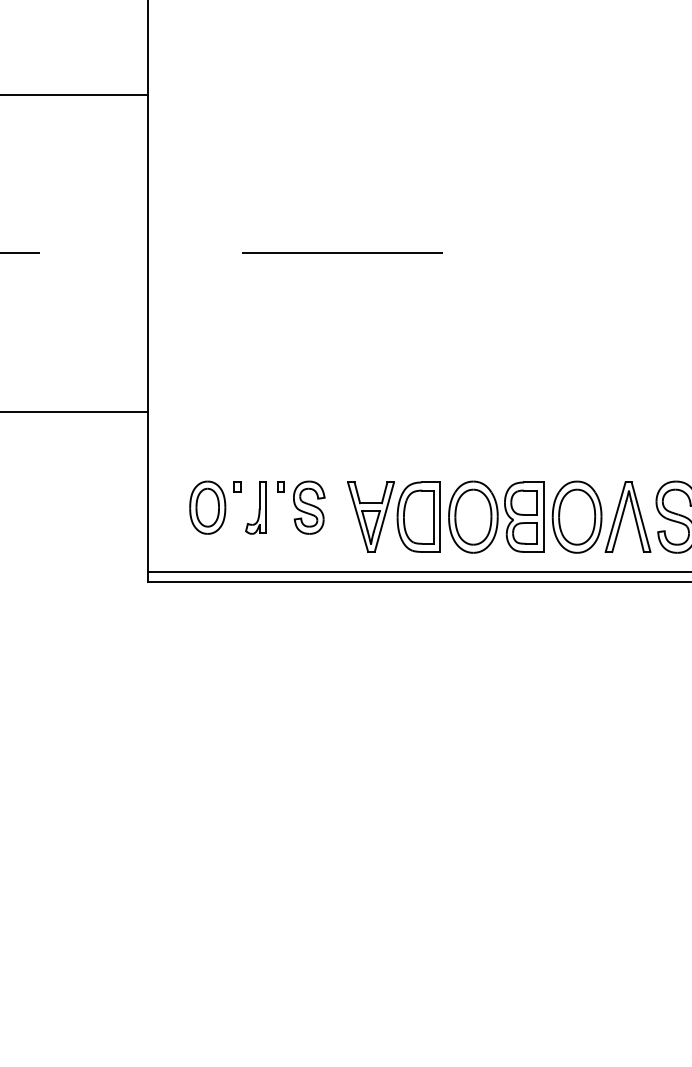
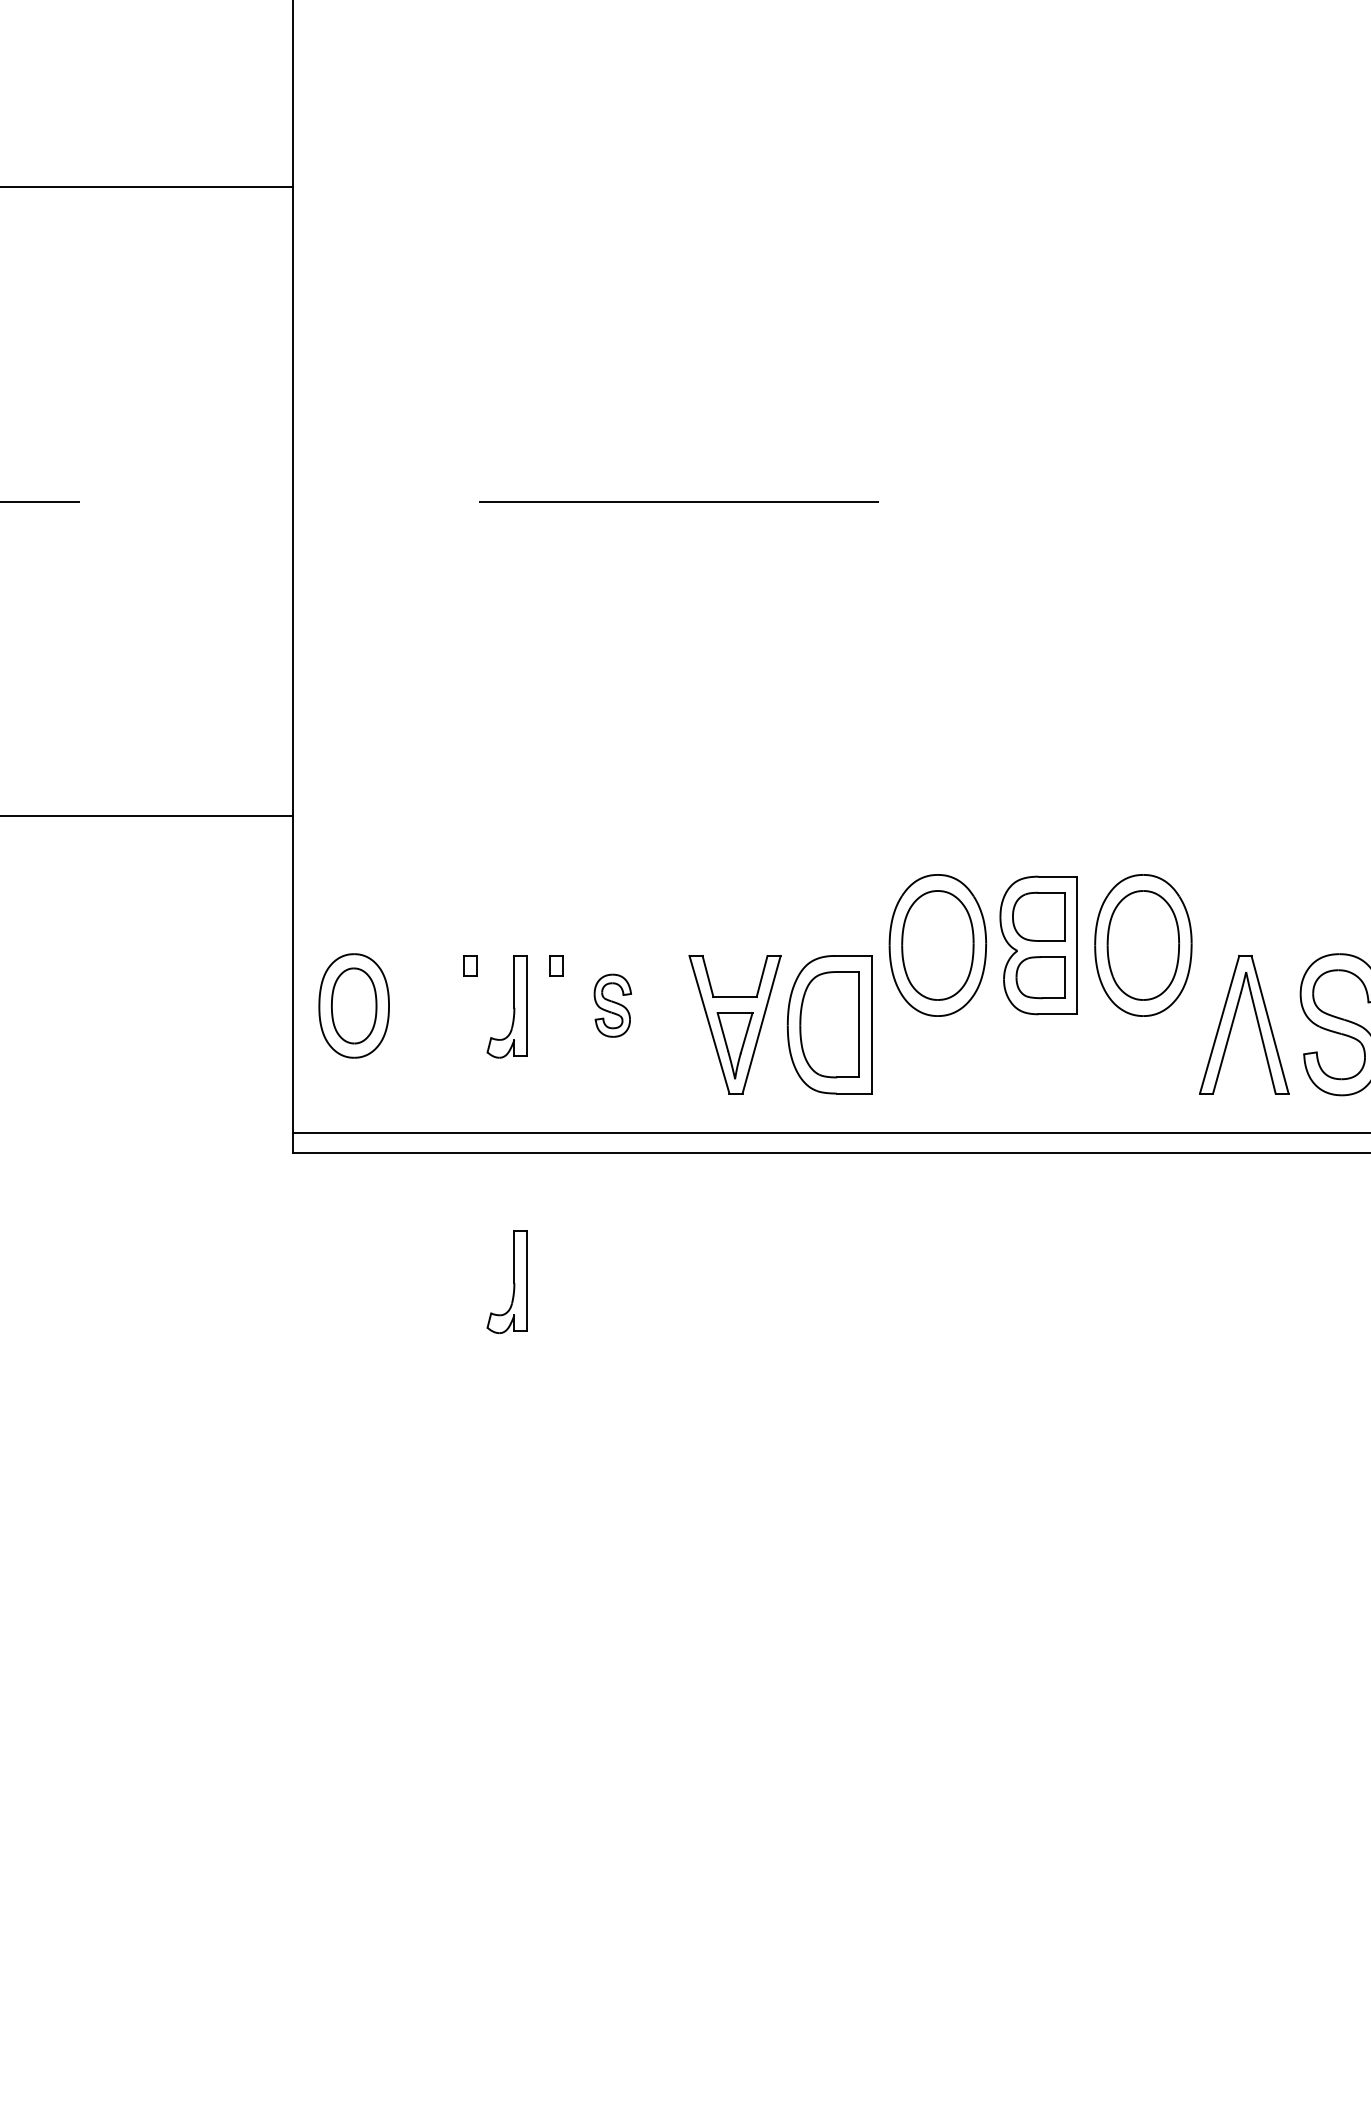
part: (207, 507) -> (353, 1005), moved
part: (309, 507) -> (613, 1005), size x0.6
part: (525, 516) -> (1041, 944), moved
part: (255, 646) -> (506, 1280), added

